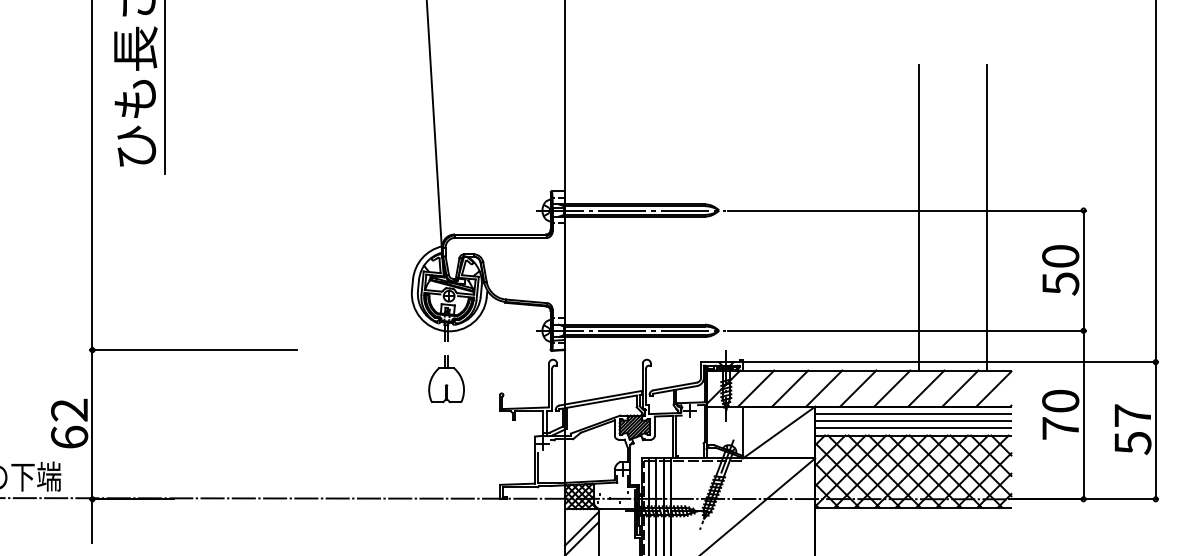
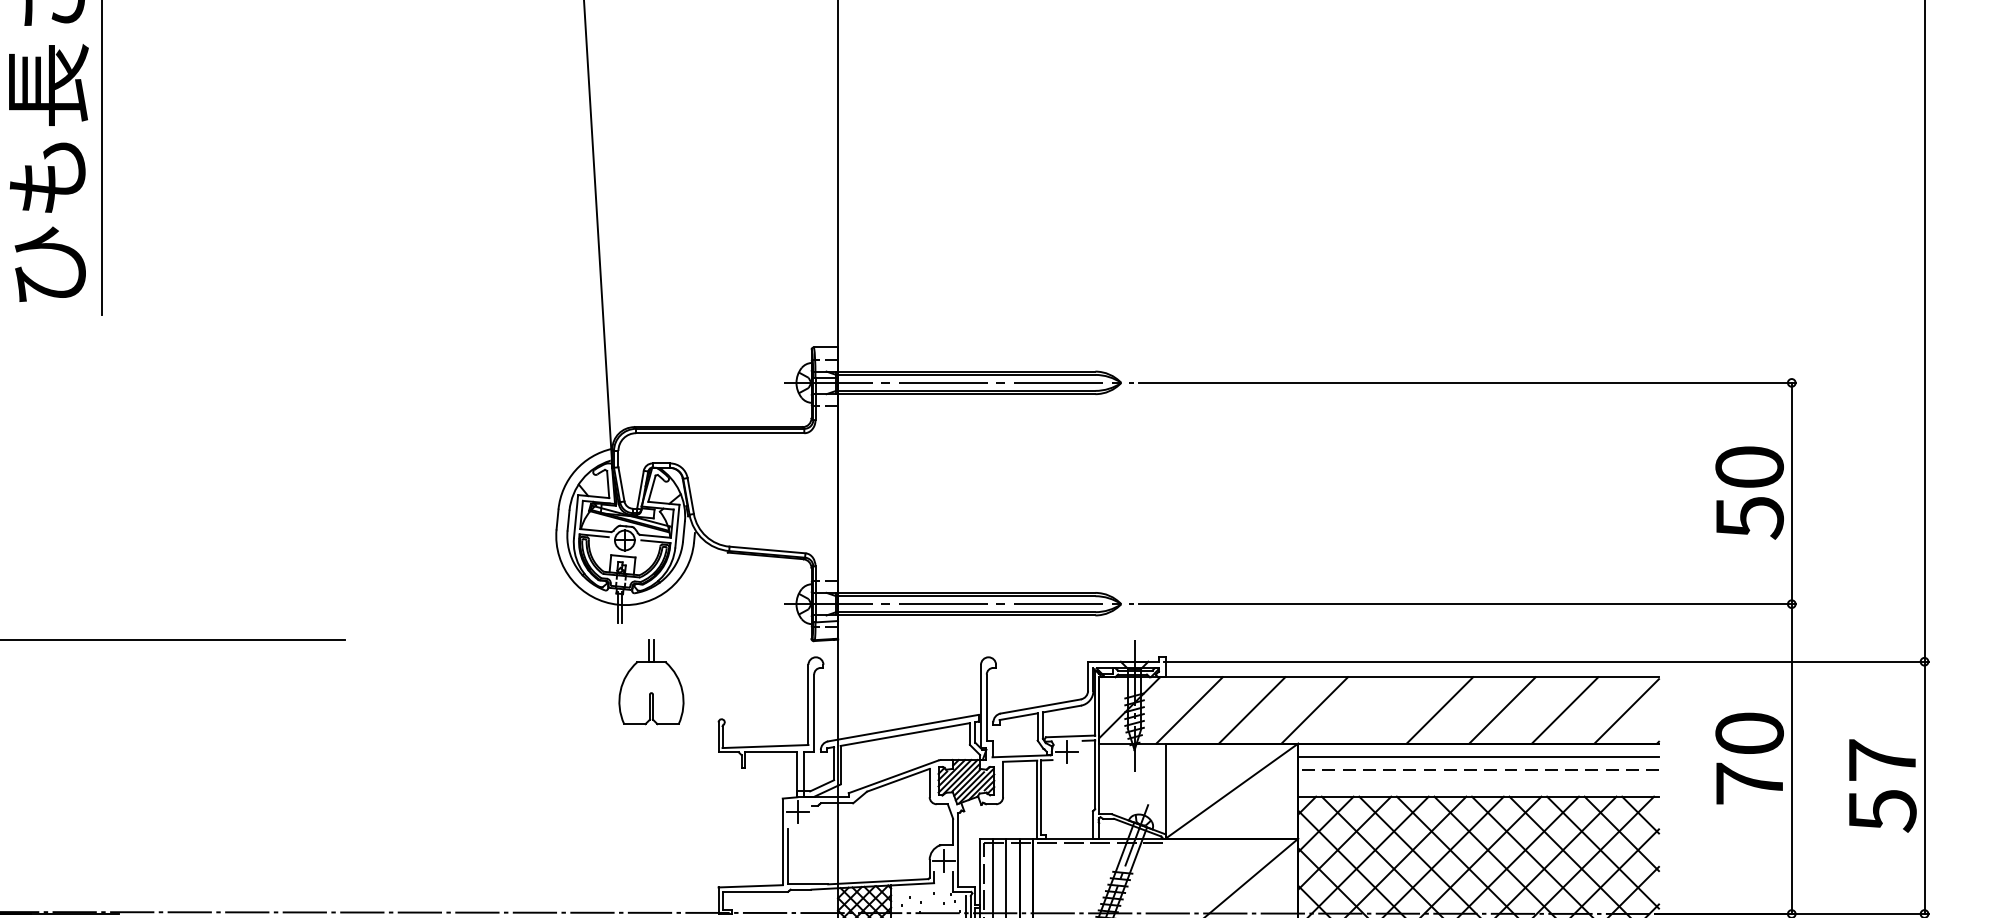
line: (918, 217) -> (1488, 395), removed
line: (987, 217) -> (1615, 395), removed
part: (446, 379) -> (651, 682), moved
line: (858, 388) -> (1377, 710), removed
line: (912, 421) -> (1477, 770), solid -> dashed
line: (913, 428) -> (1478, 783), removed

